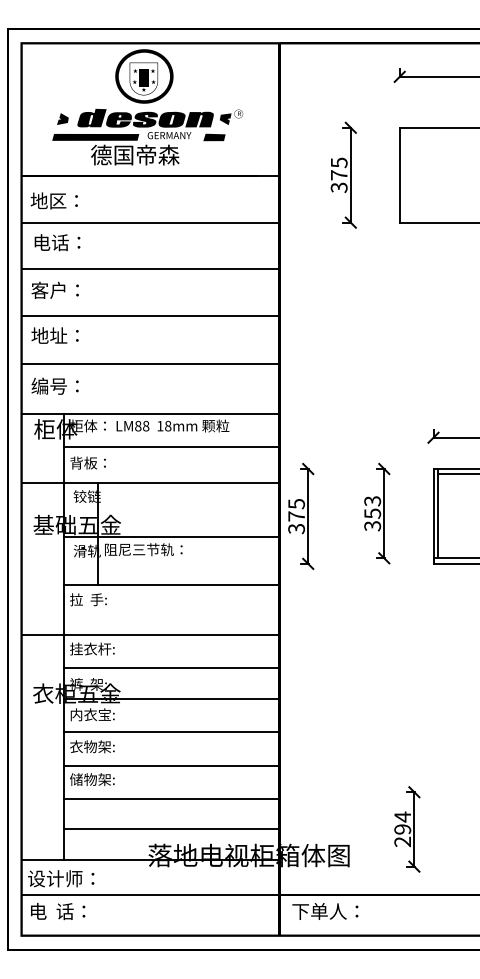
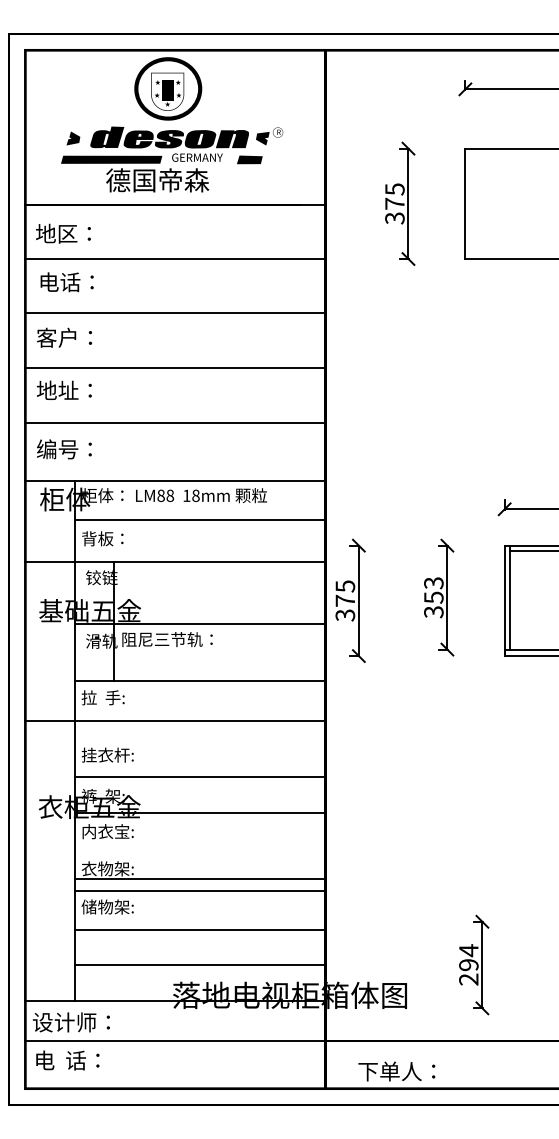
line: (150, 634) -> (175, 720), moved
line: (171, 731) -> (199, 879), moved
text: (325, 911) -> (396, 1071), moved

